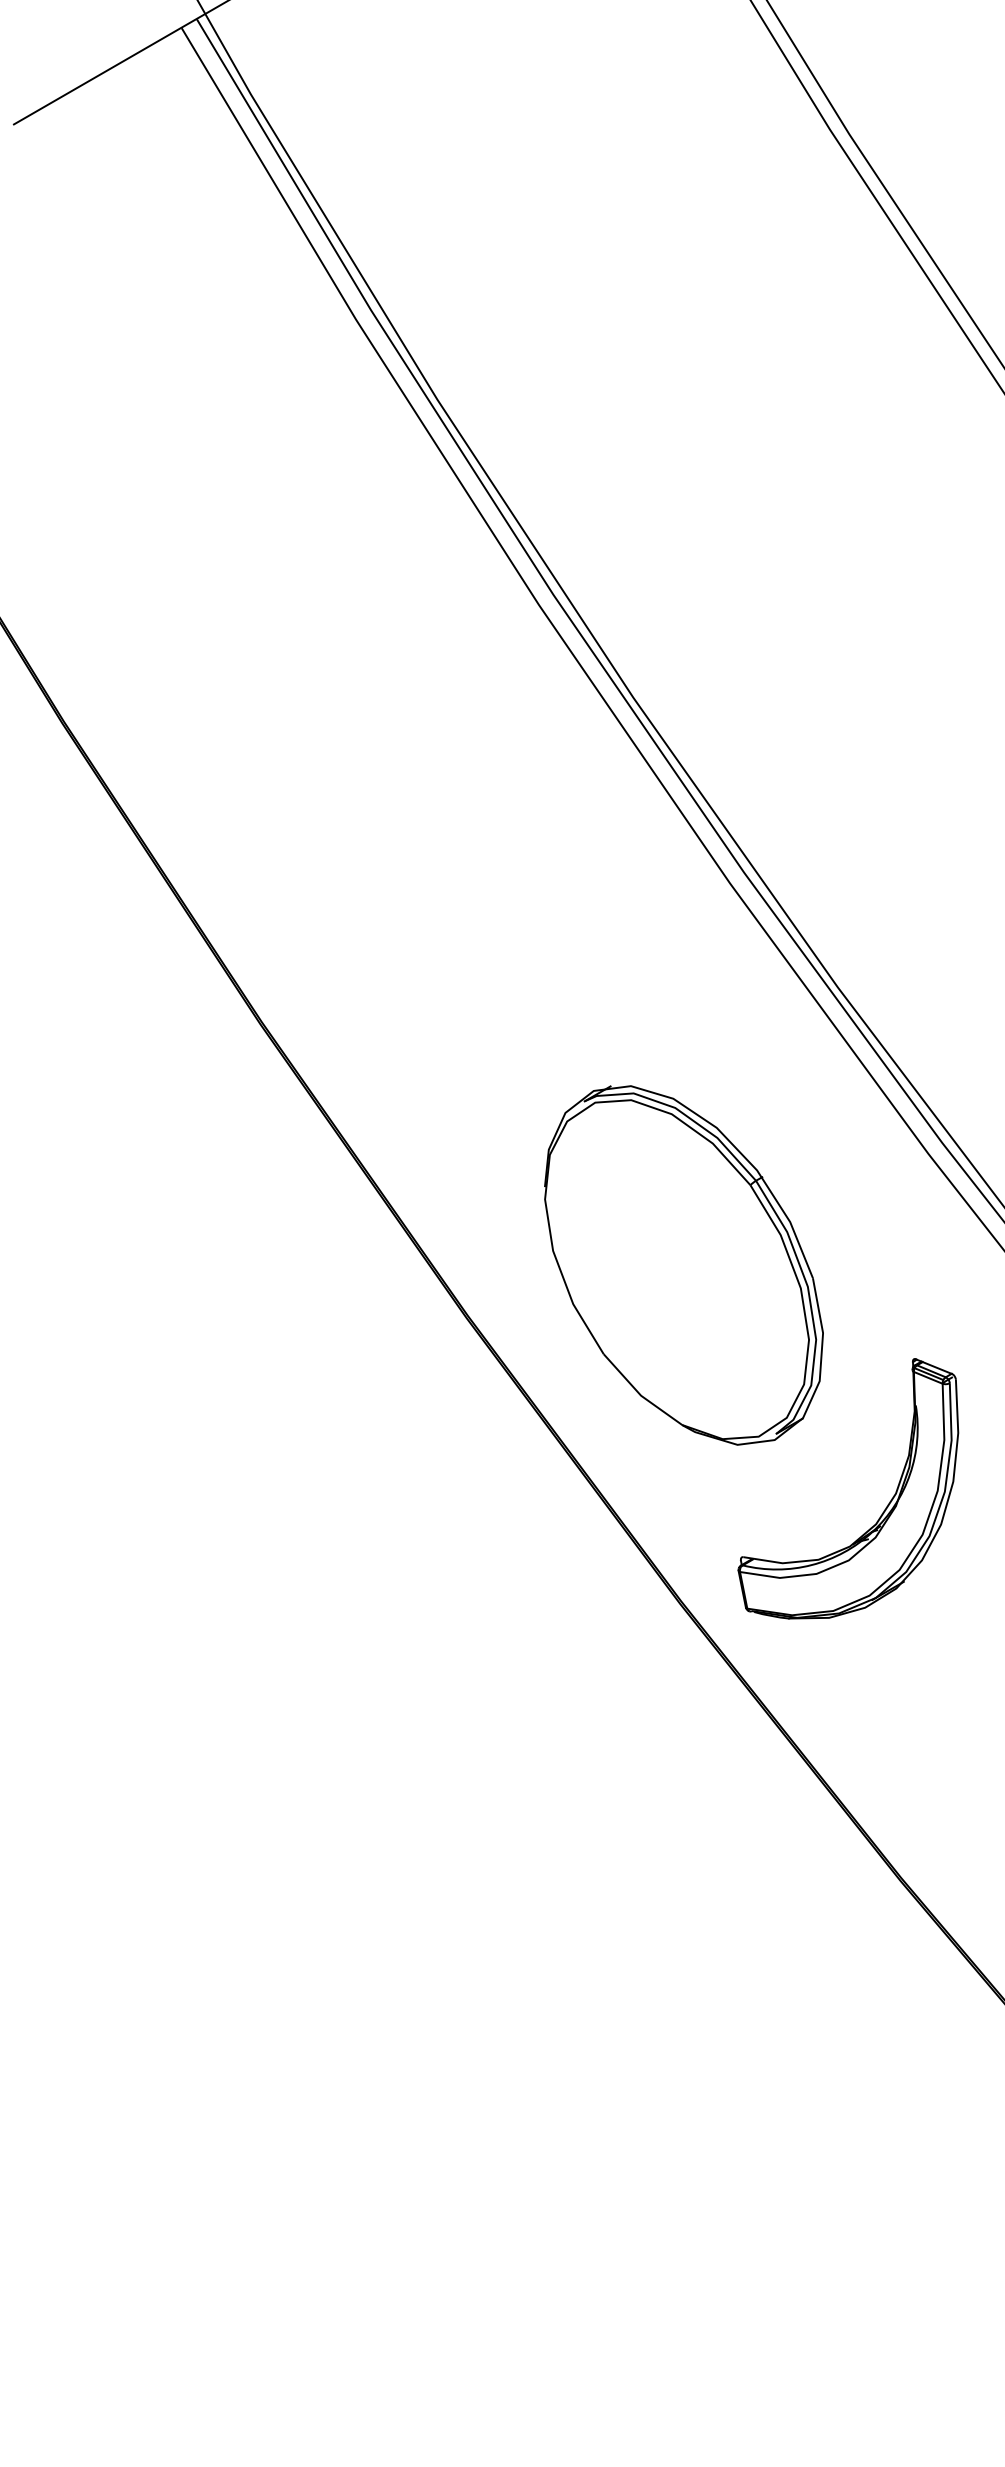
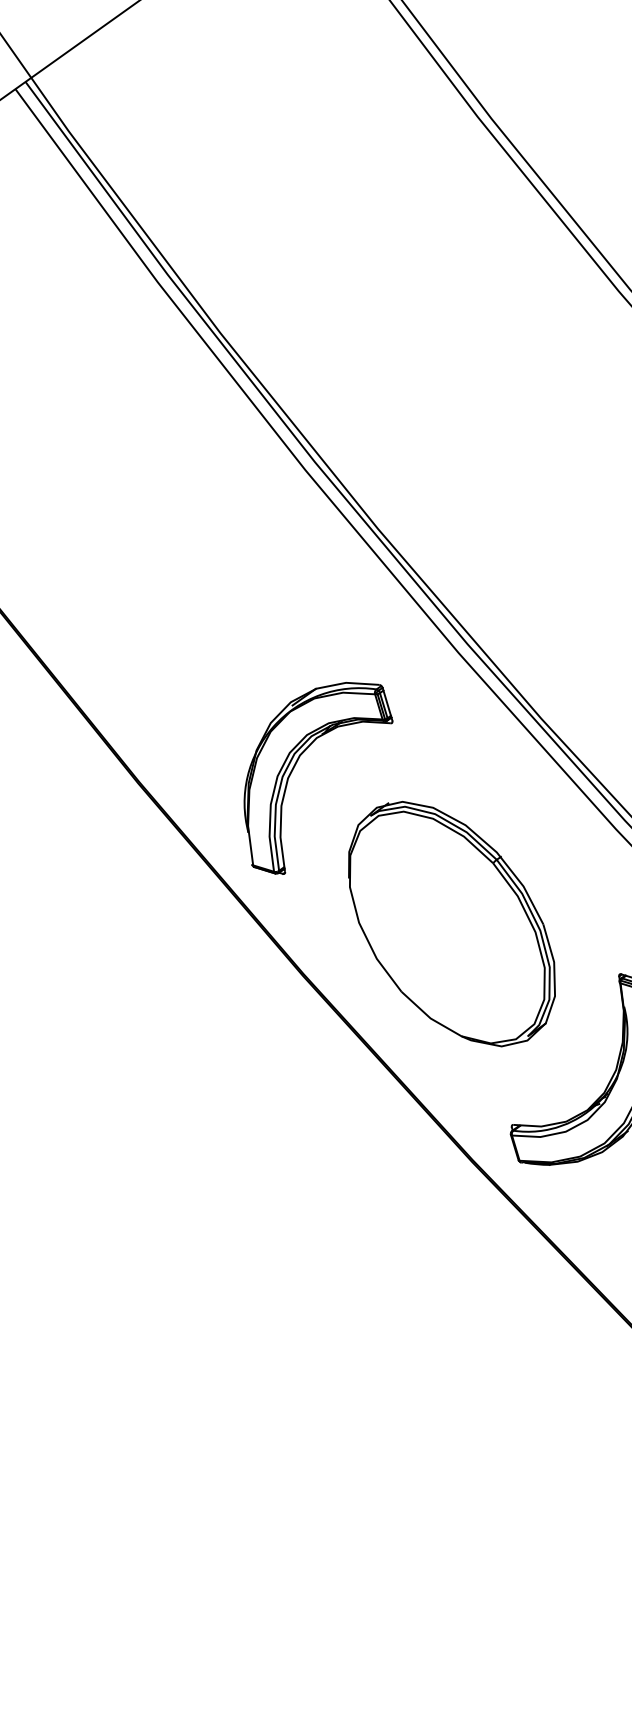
part: (485, 1019) -> (295, 764), added

